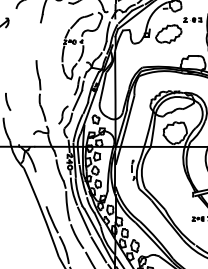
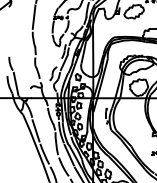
line: (38, 40) -> (34, 16), added
line: (14, 127) -> (15, 83), added
line: (40, 189) -> (35, 130), added

